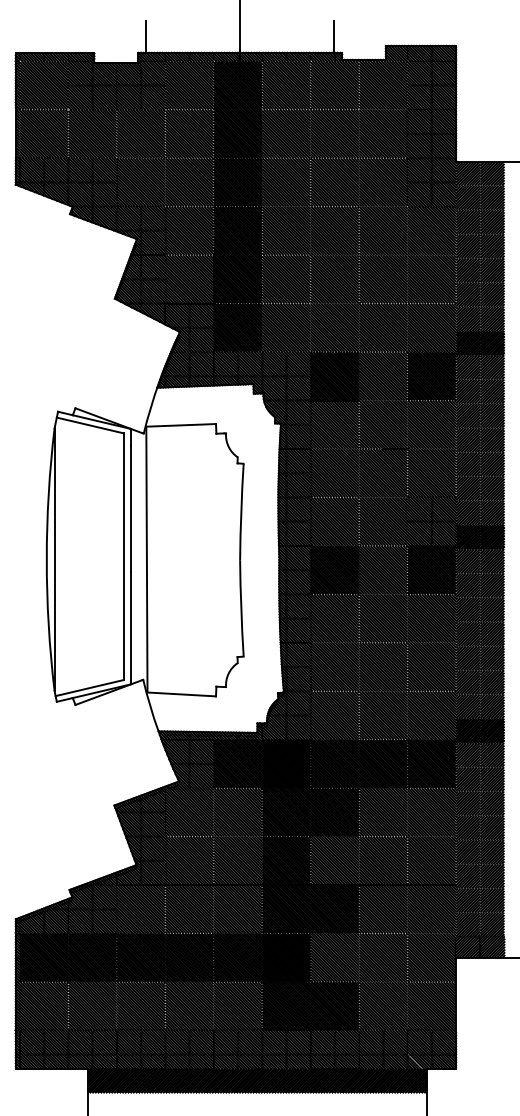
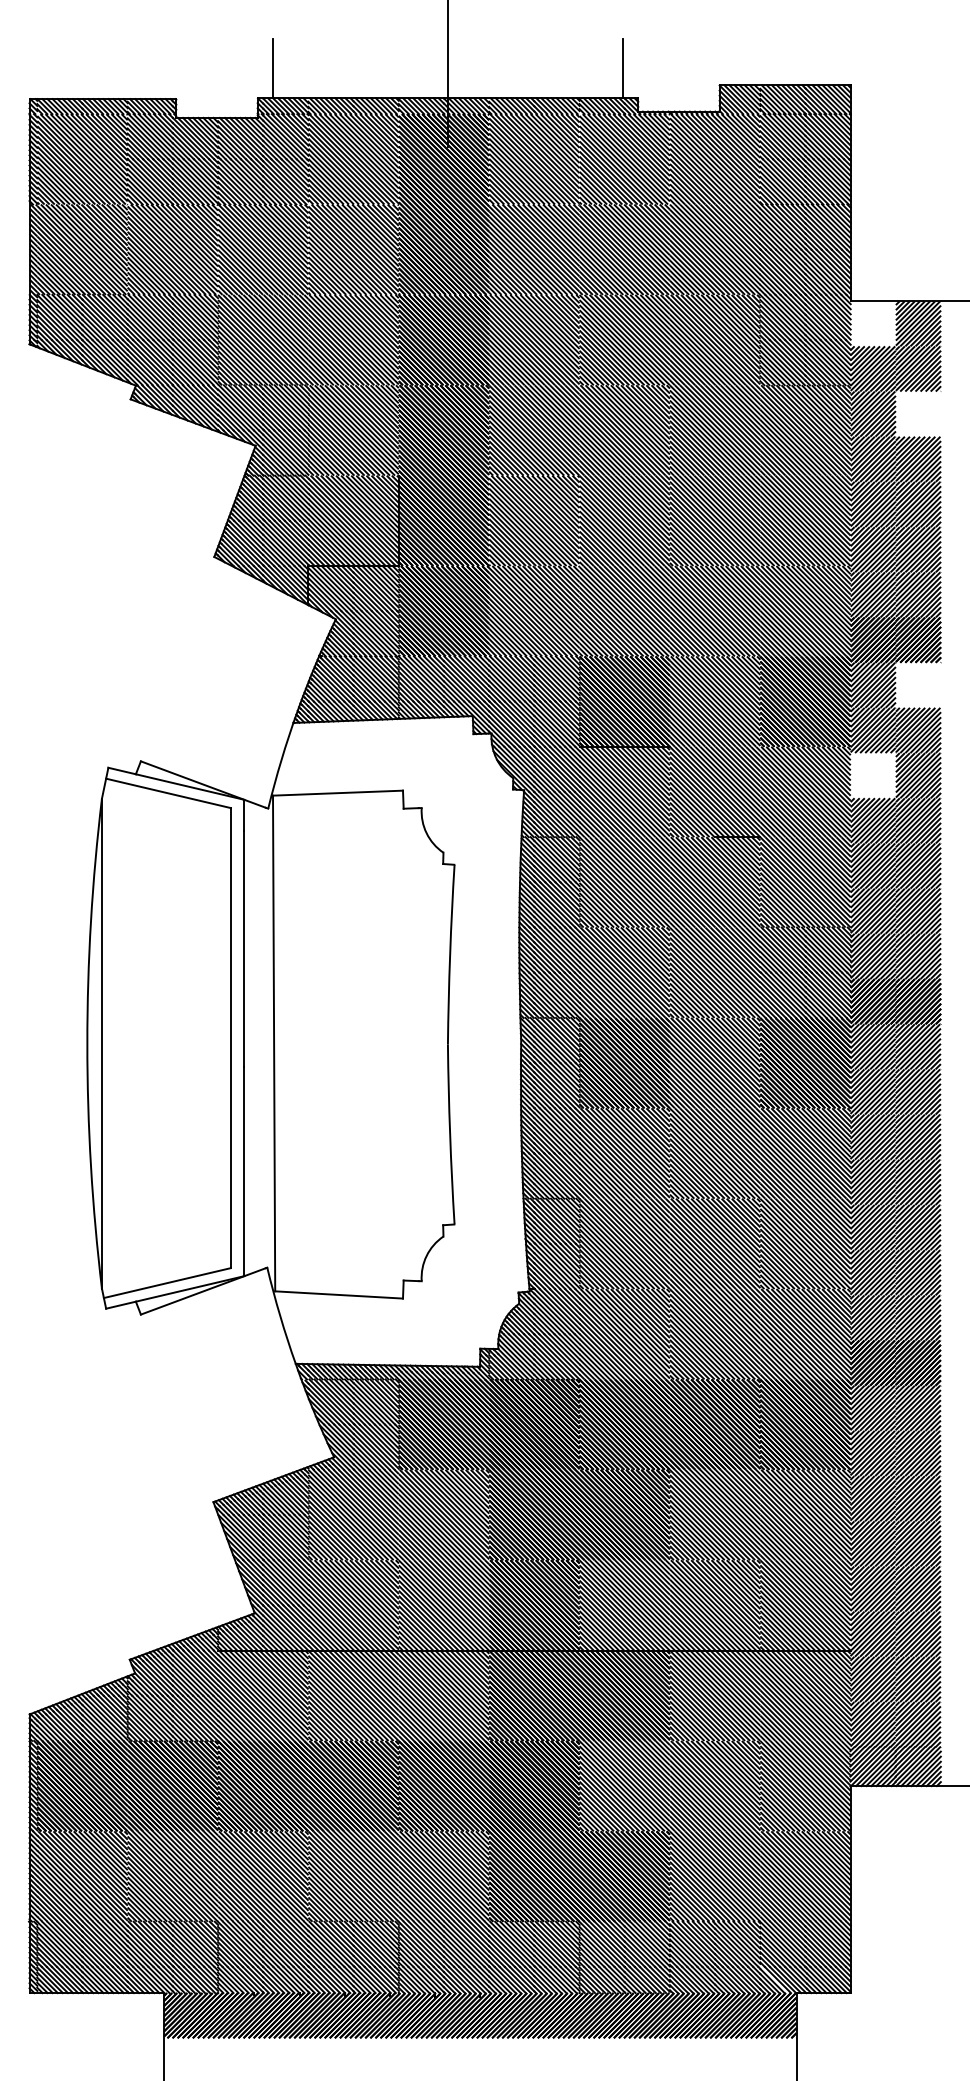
hatch: (468, 173) -> (873, 323), removed
hatch: (492, 222) -> (918, 414), removed
hatch: (492, 367) -> (918, 685), removed
hatch: (468, 415) -> (873, 774), removed

